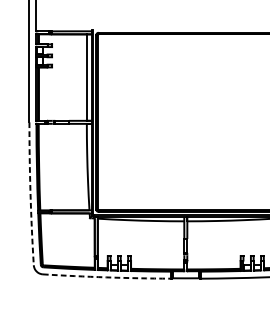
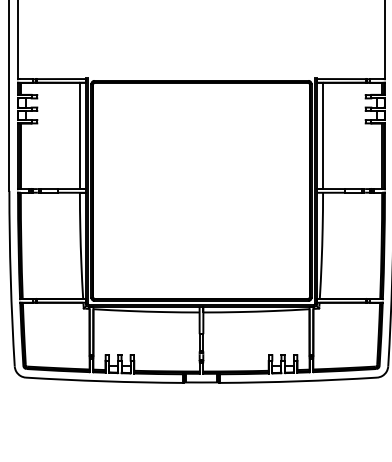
arc: (30, 193) -> (10, 278), dashed -> solid
arc: (106, 277) -> (104, 381), dashed -> solid

